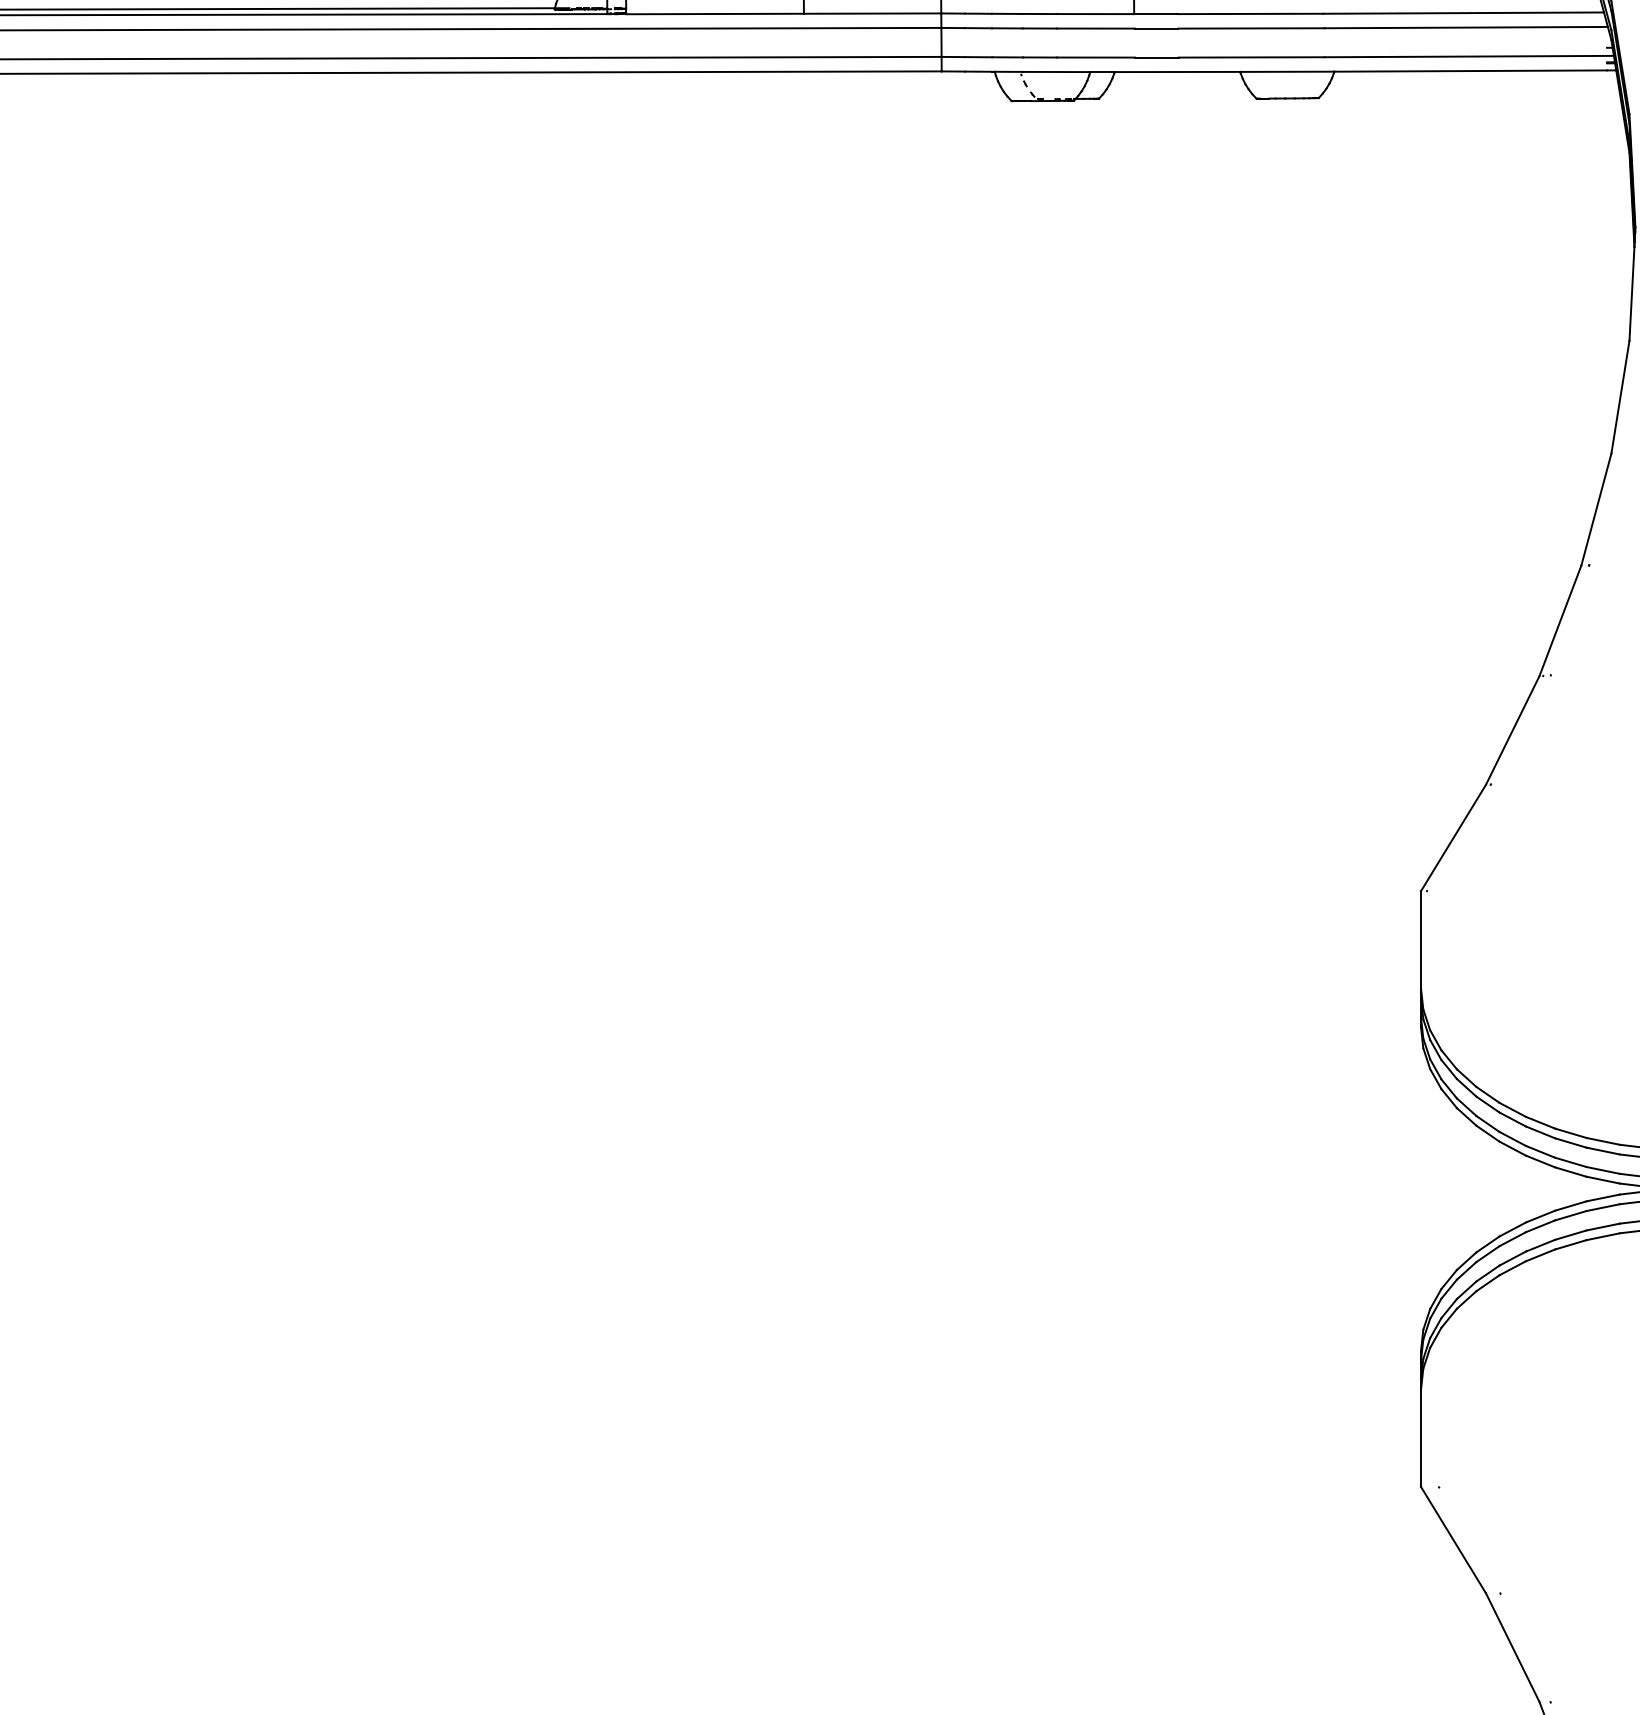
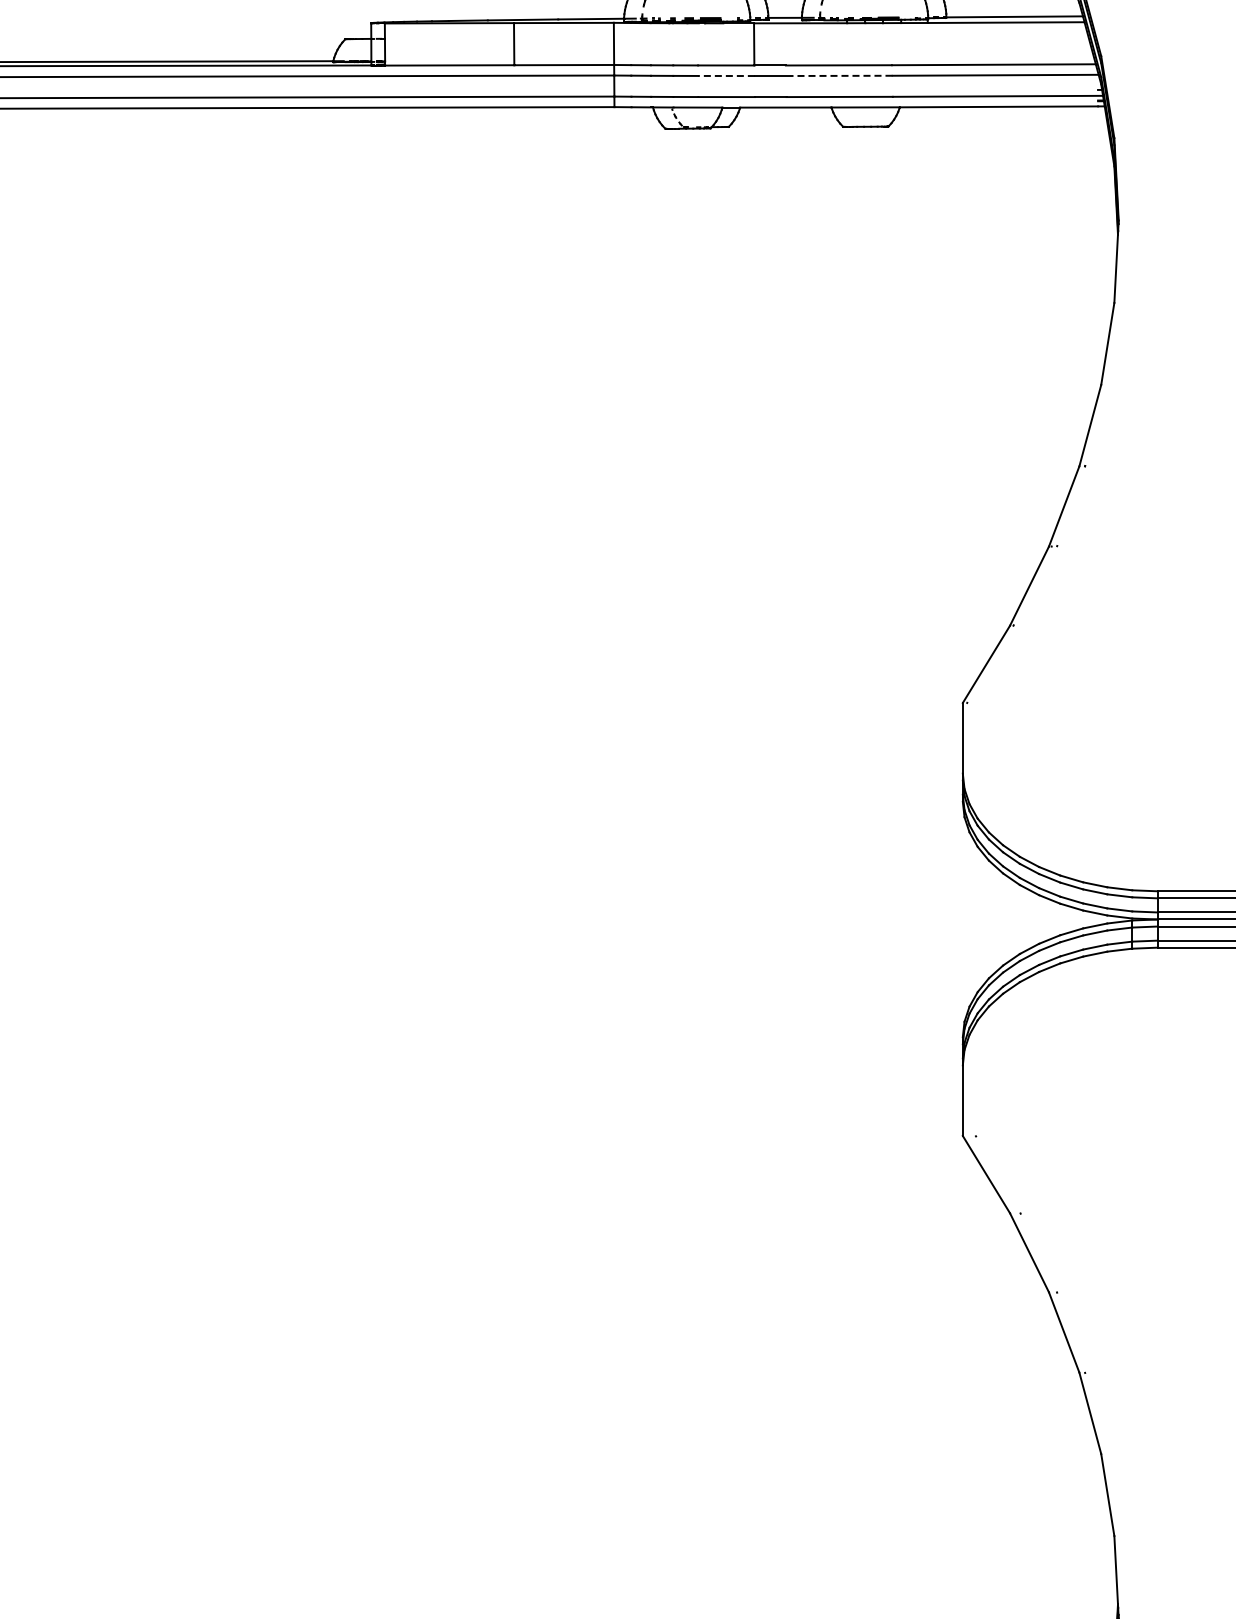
line: (1252, 27) -> (840, 75), solid -> dashed
line: (1095, 29) -> (726, 76), solid -> dashed

